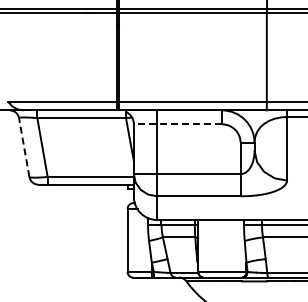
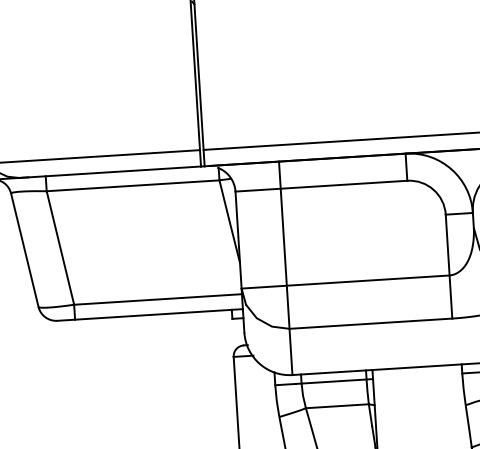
line: (177, 124) -> (320, 186), dashed -> solid
line: (24, 147) -> (25, 250), dashed -> solid

